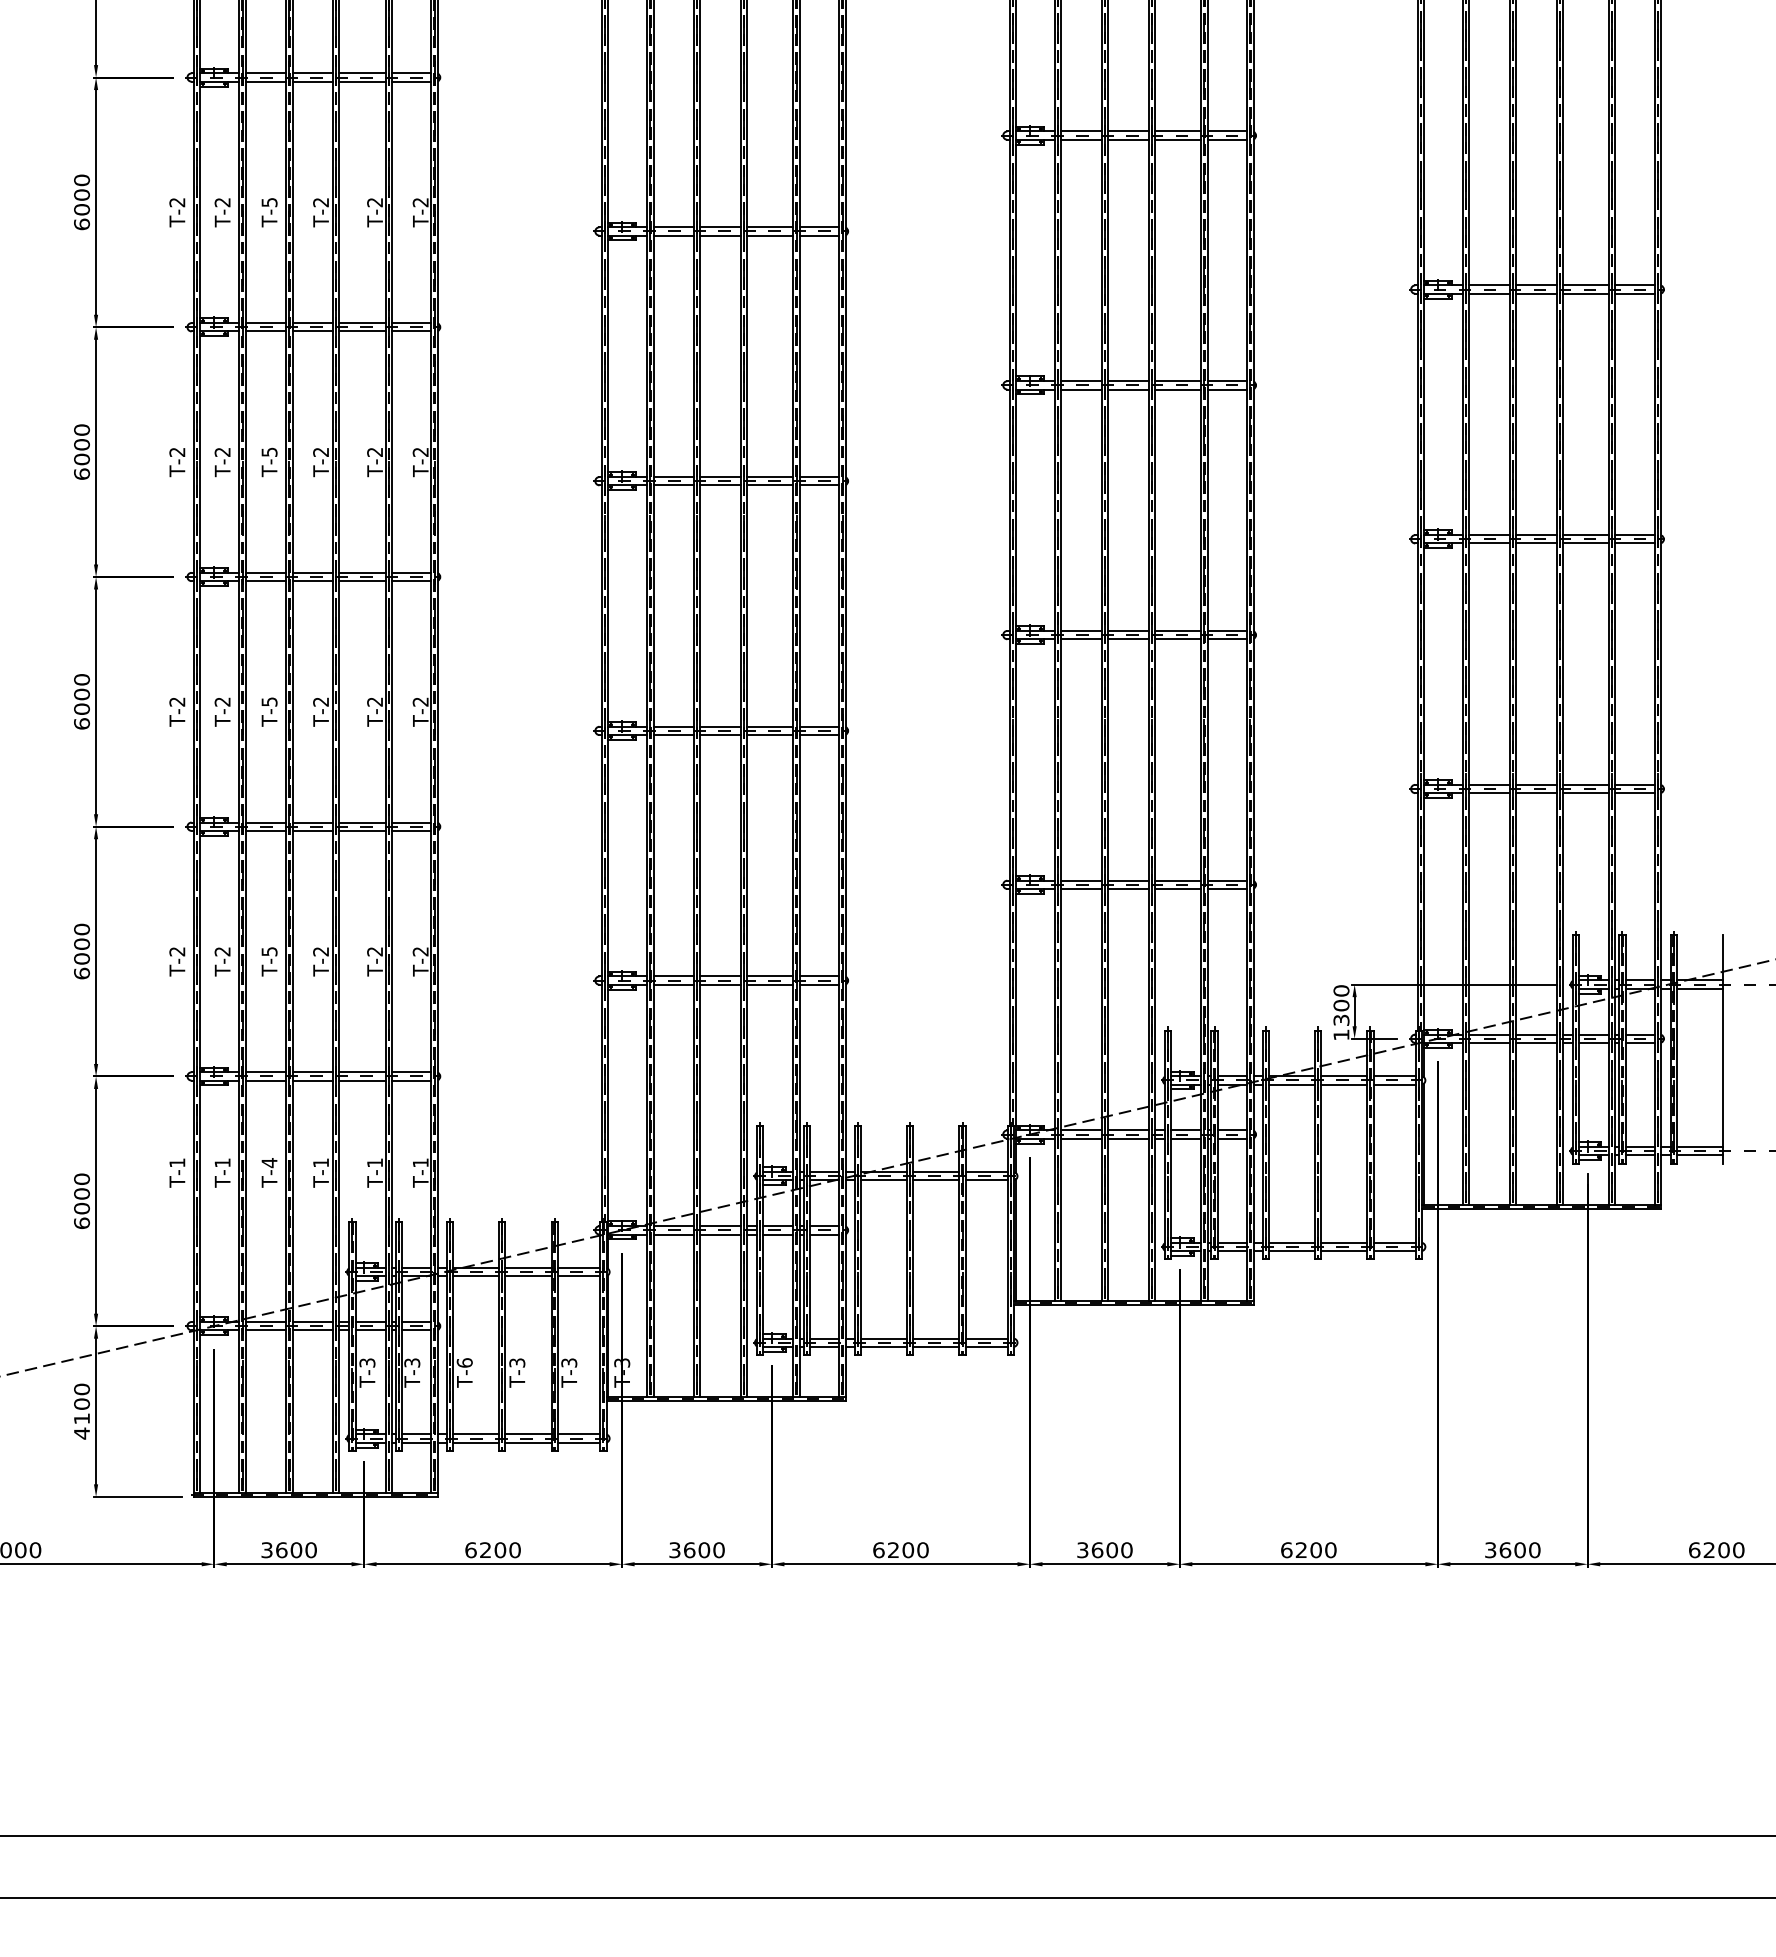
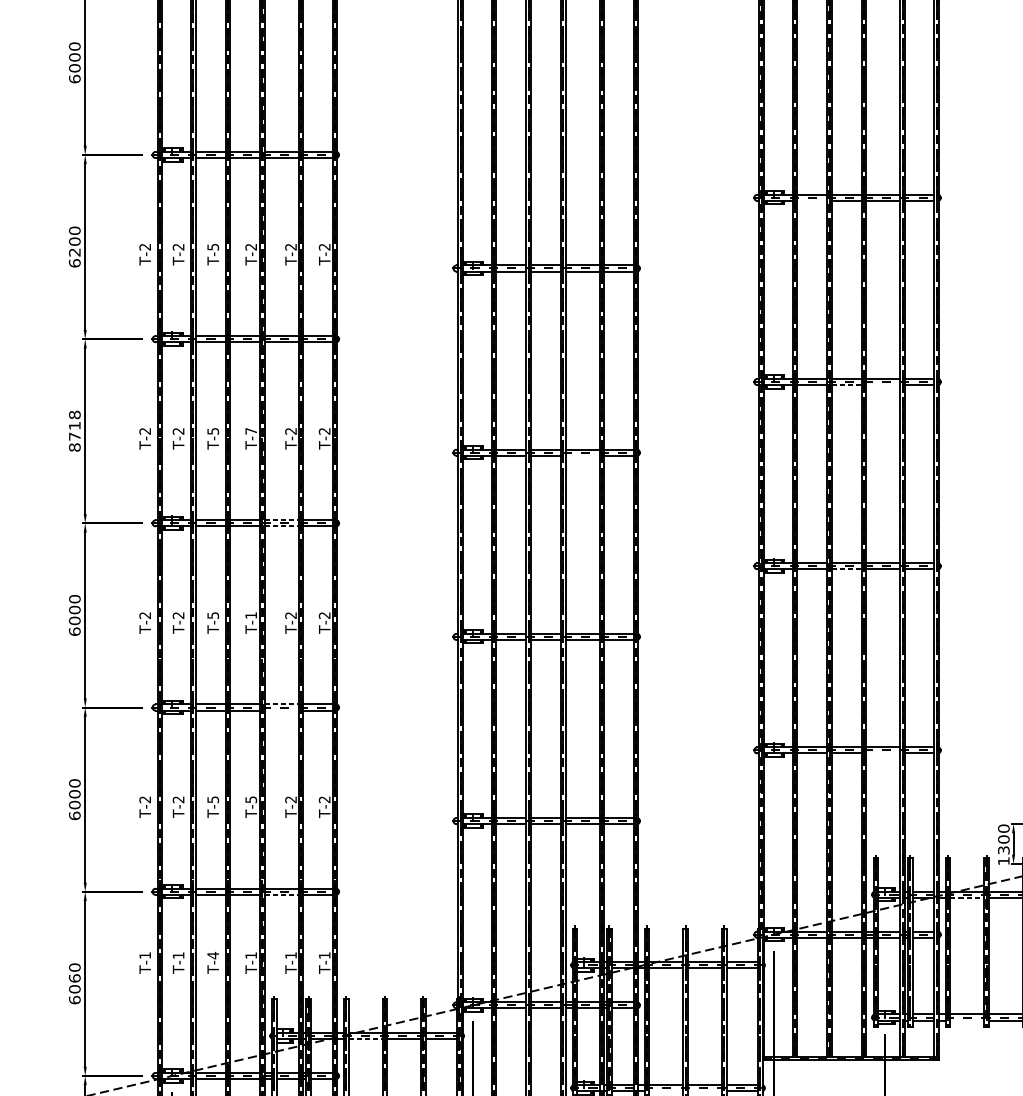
line: (1081, 139) -> (812, 200), removed
text: (81, 209) -> (74, 252), 6000 -> 6200
line: (1129, 389) -> (847, 385), solid -> dashed
line: (1178, 389) -> (883, 385), removed
text: (81, 451) -> (74, 430), 6000 -> 8718
text: (320, 451) -> (250, 430), T-2 -> T-7
line: (770, 485) -> (582, 455), removed
line: (362, 572) -> (281, 520), solid -> dashed
line: (362, 581) -> (281, 526), solid -> dashed
line: (1129, 639) -> (847, 569), solid -> dashed
text: (320, 701) -> (250, 615), T-2 -> T-1
line: (362, 822) -> (281, 704), solid -> dashed
line: (362, 830) -> (281, 710), removed
line: (1178, 889) -> (883, 753), removed
text: (321, 951) -> (251, 799), T-2 -> T-5
line: (362, 1080) -> (281, 894), solid -> dashed
line: (1291, 1084) -> (966, 897), solid -> dashed
text: (81, 1193) -> (74, 978), 6000 -> 6060
line: (1291, 1251) -> (966, 1020), removed
line: (476, 1276) -> (365, 1039), solid -> dashed
line: (883, 1346) -> (666, 1090), removed
line: (936, 1346) -> (705, 1090), removed

